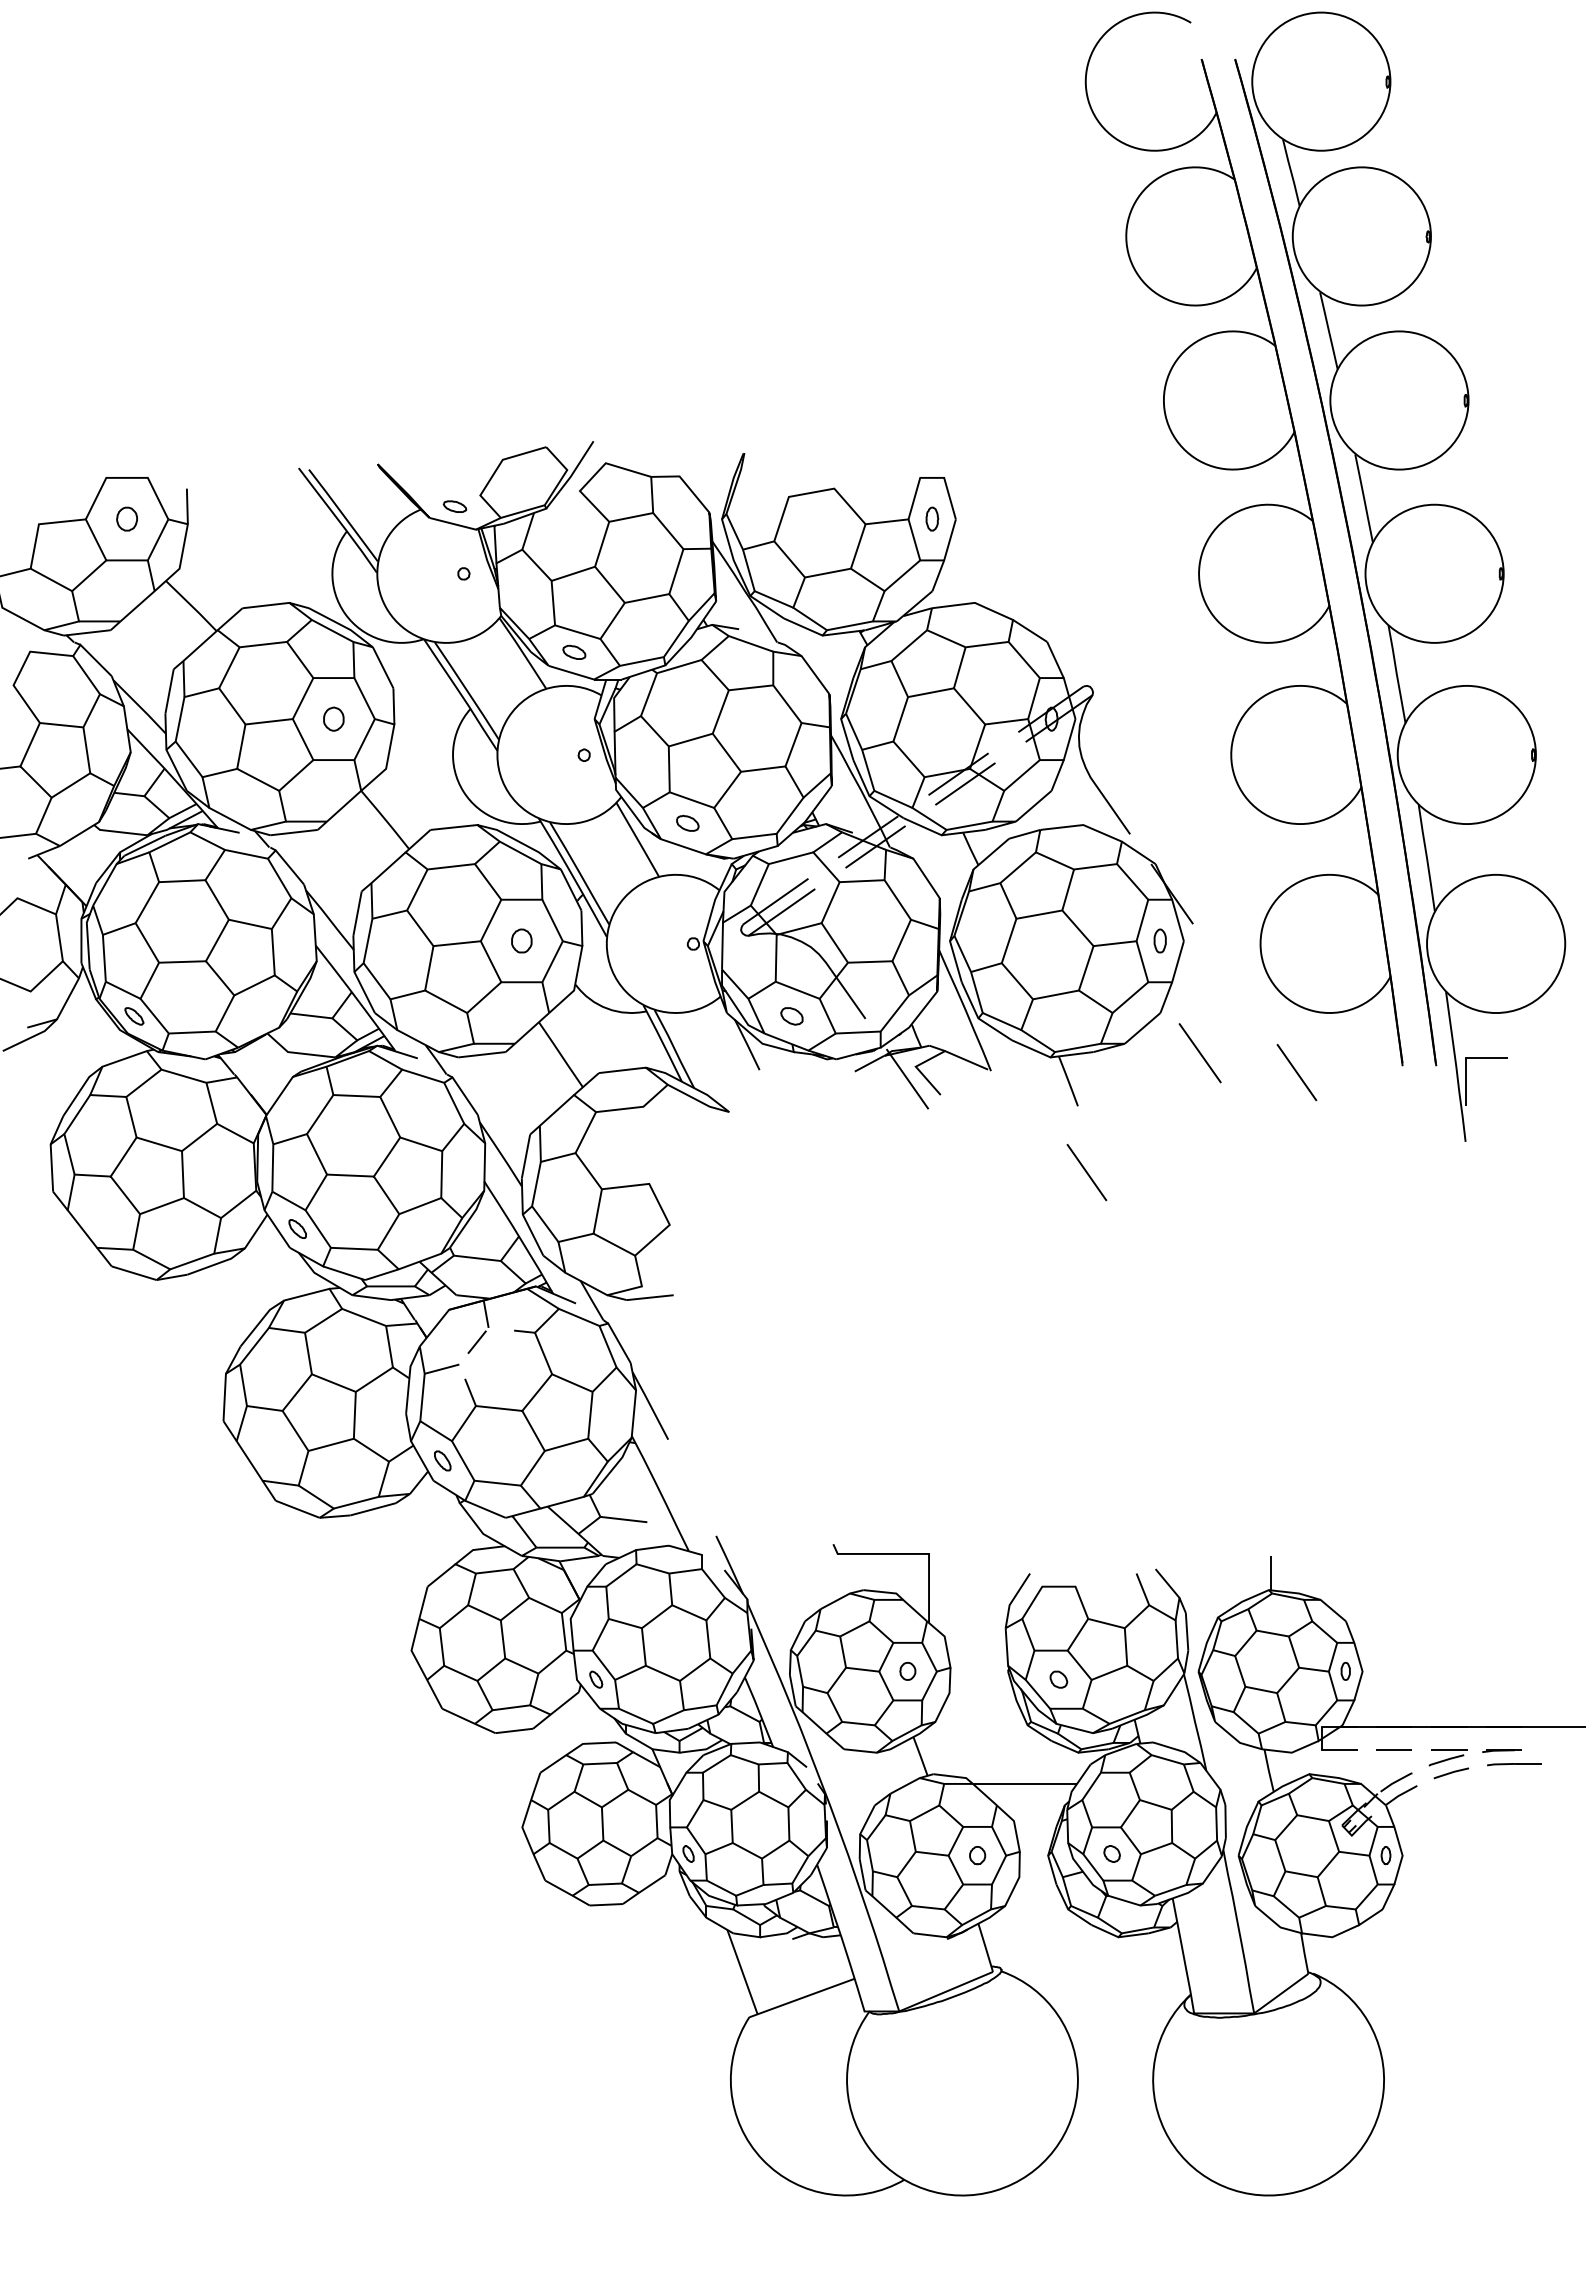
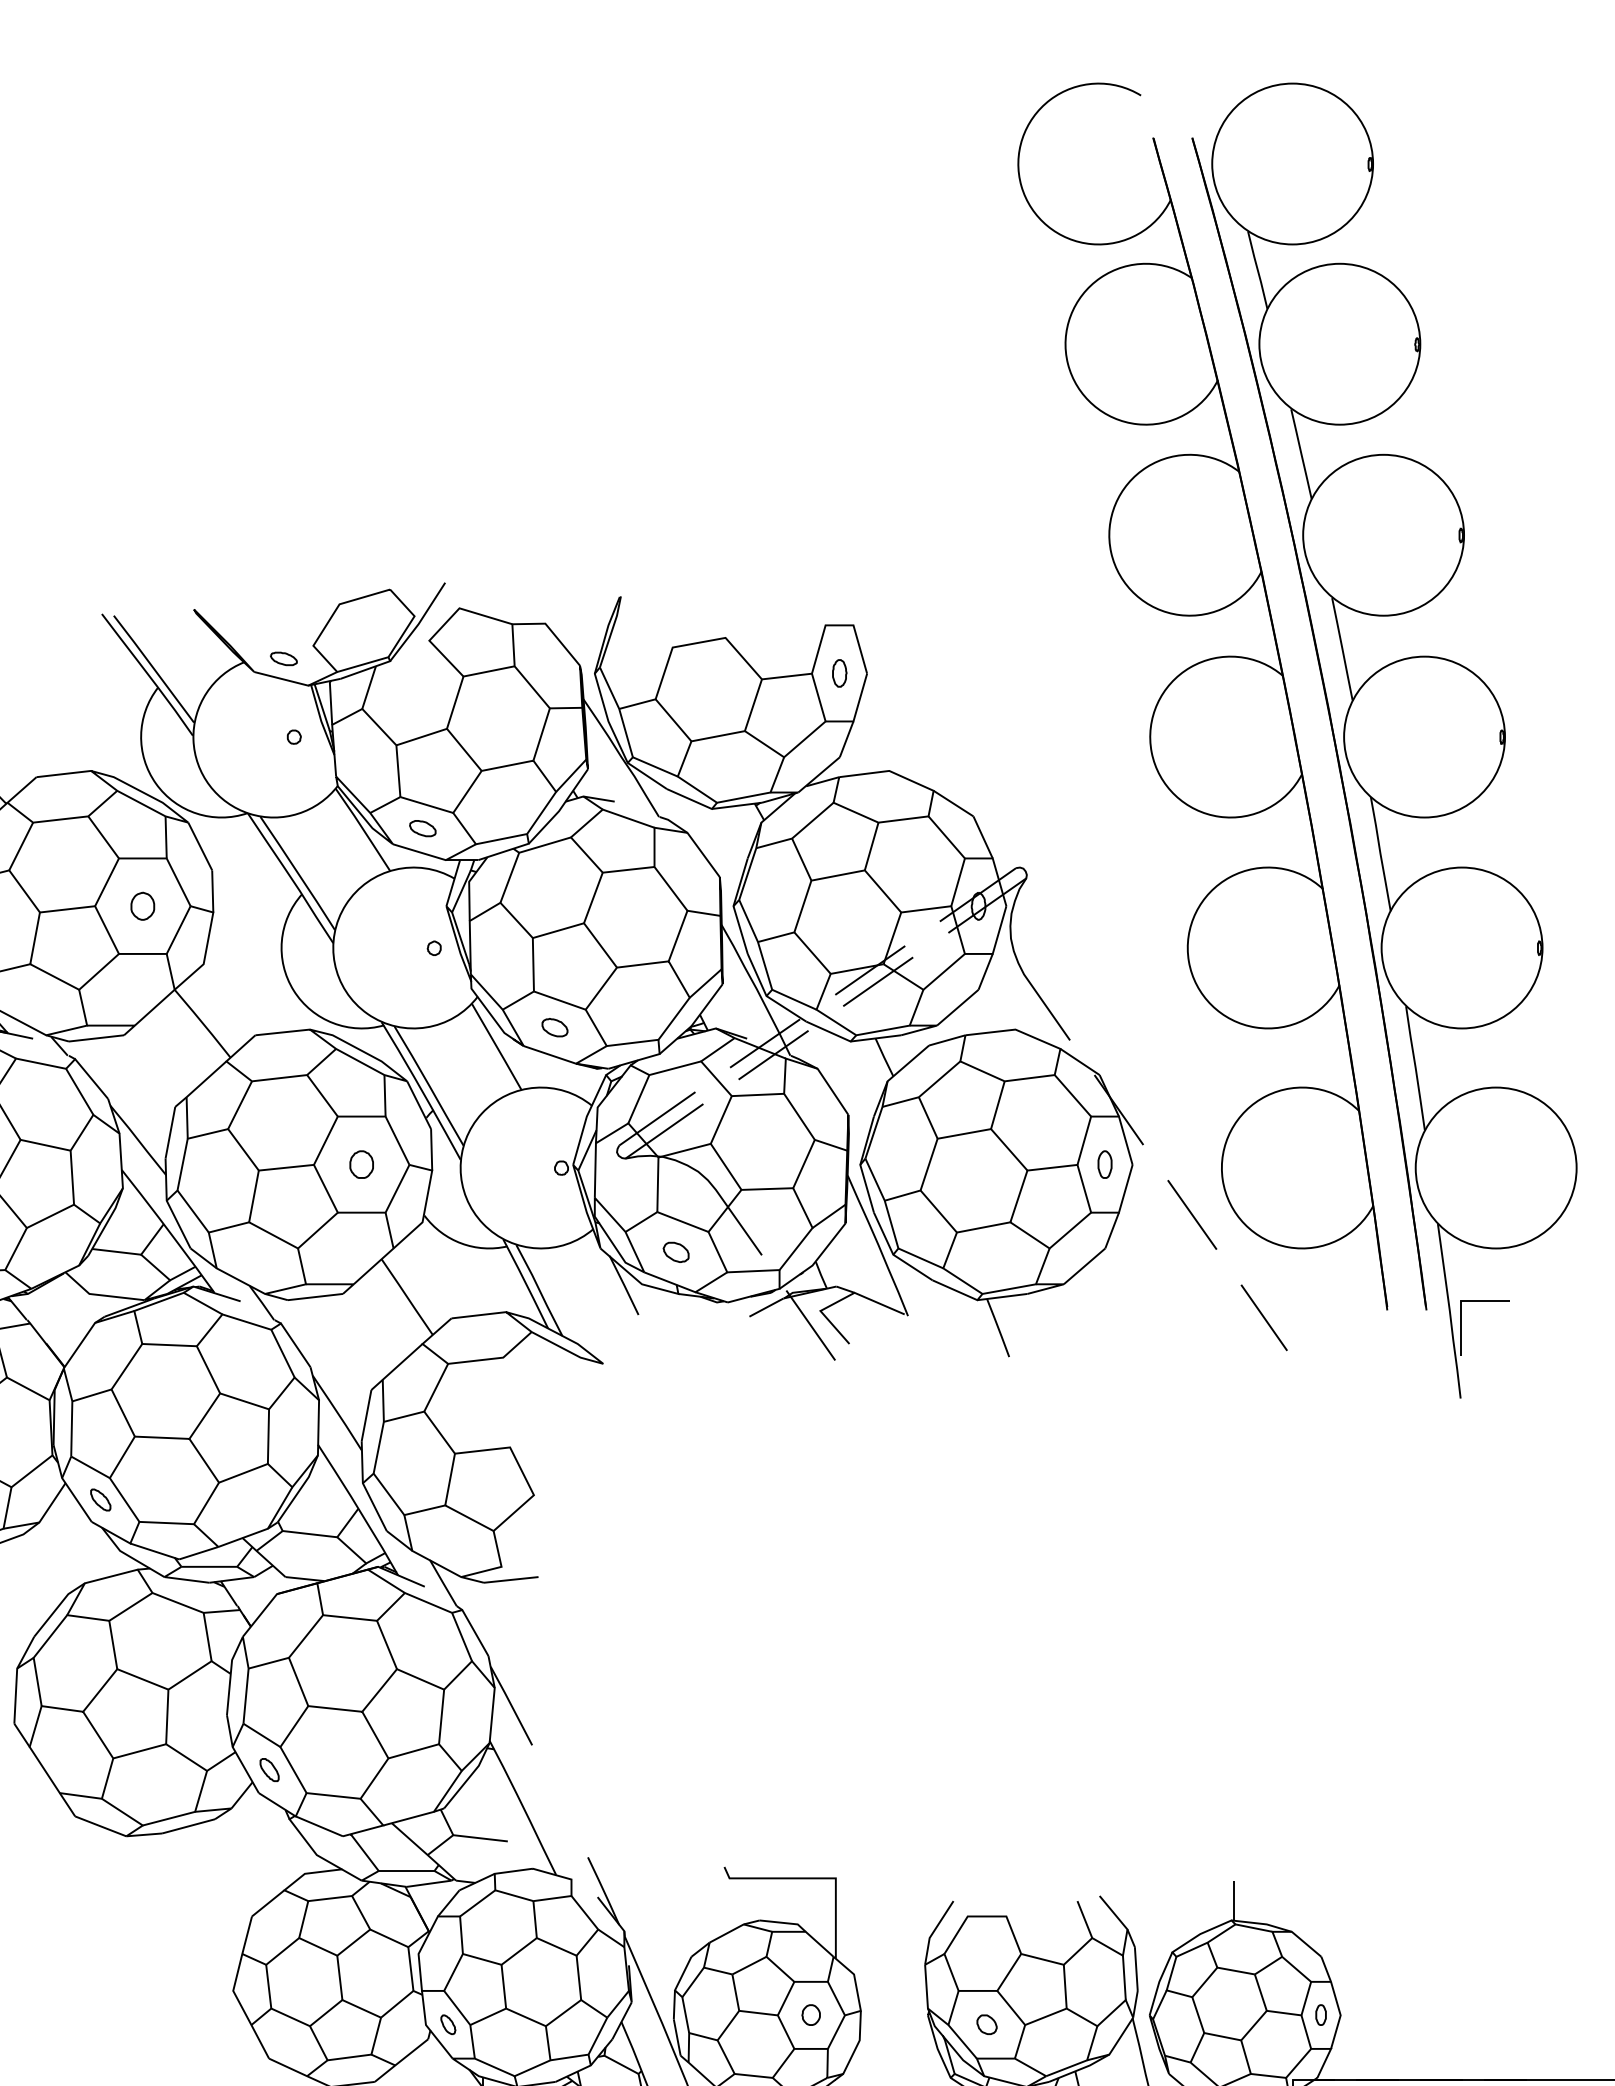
line: (1199, 1053) -> (1191, 1215), moved
line: (1086, 1172) -> (1019, 1434), removed
line: (474, 1345) -> (306, 1635), dashed -> solid

